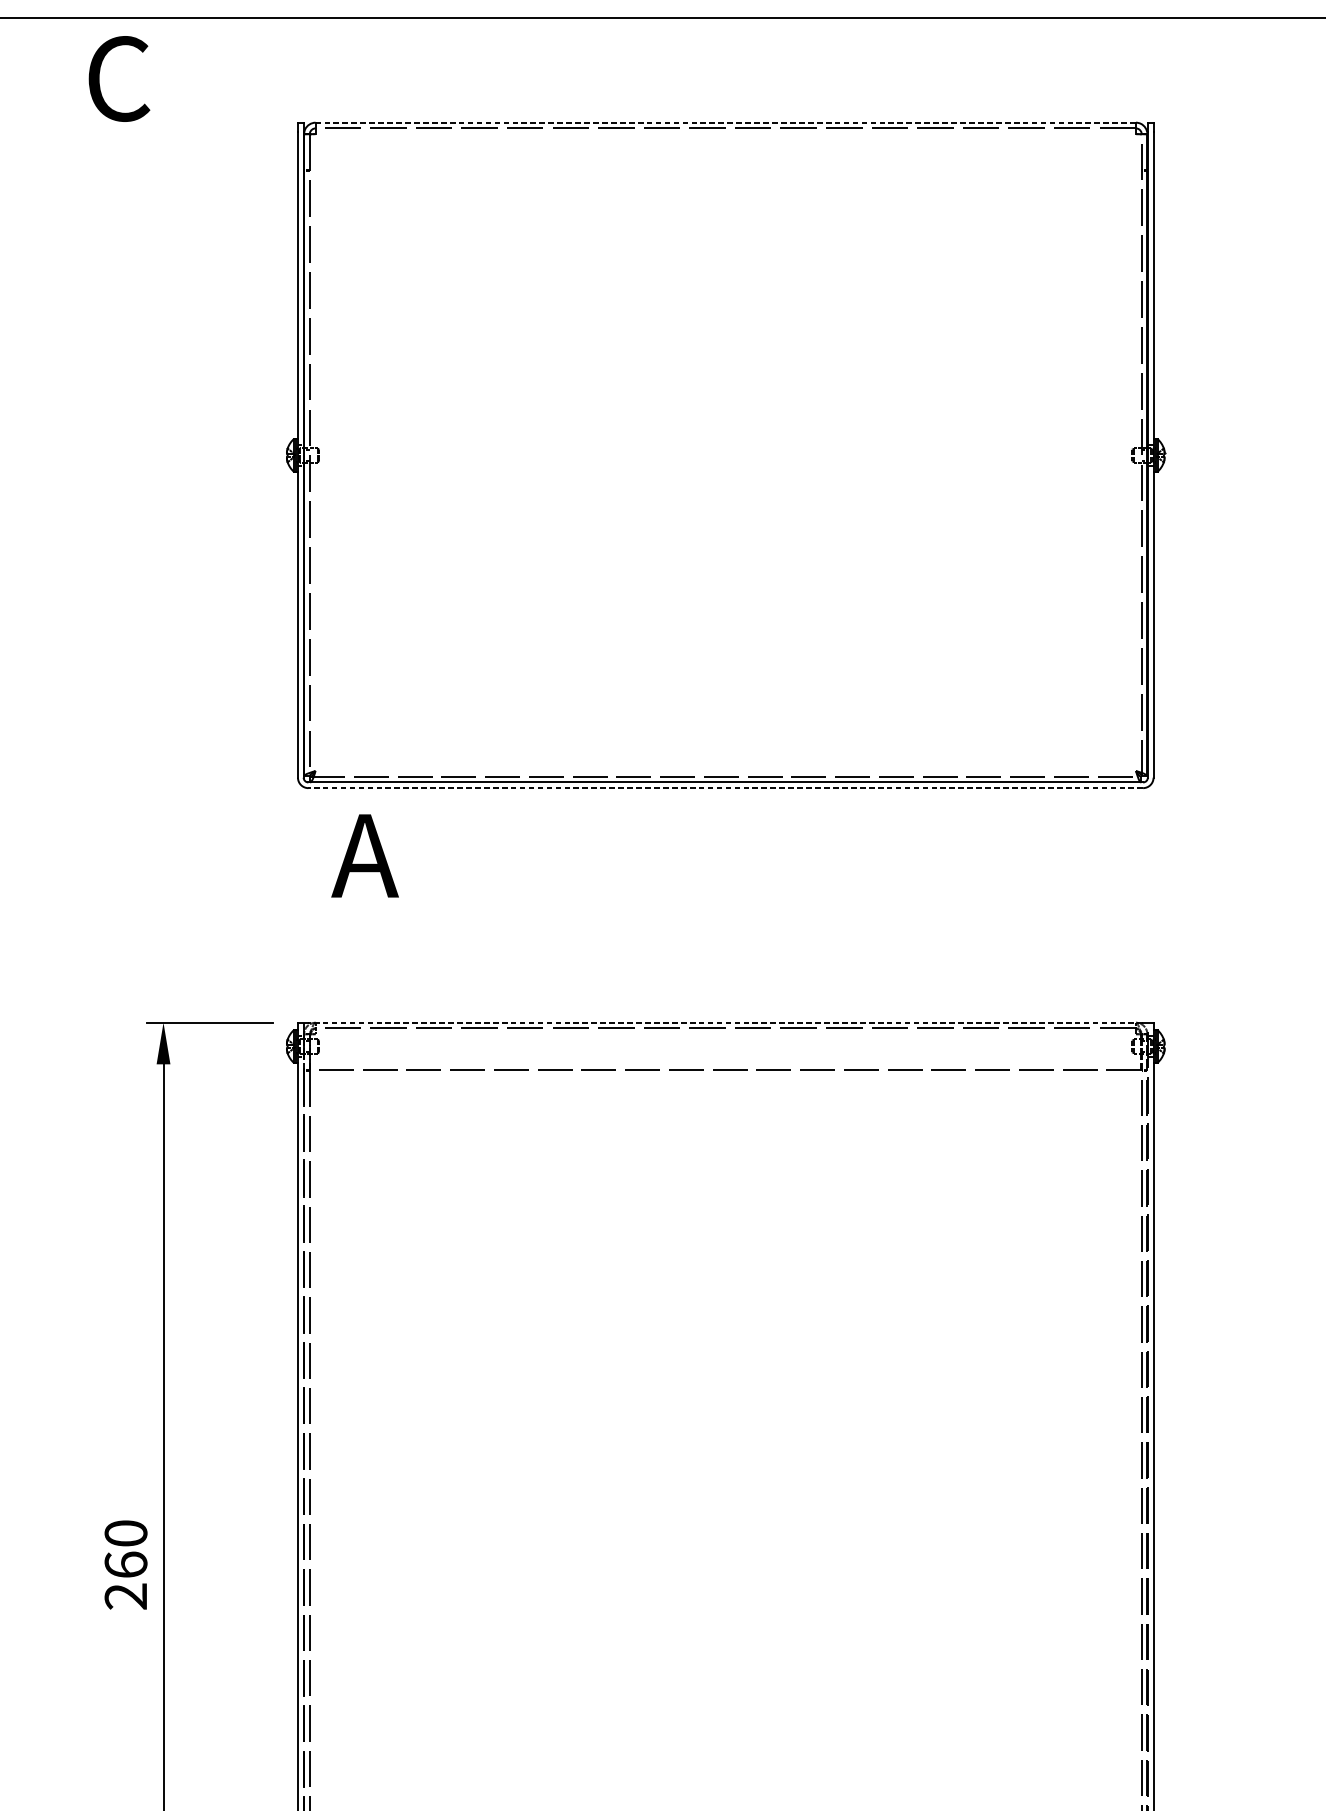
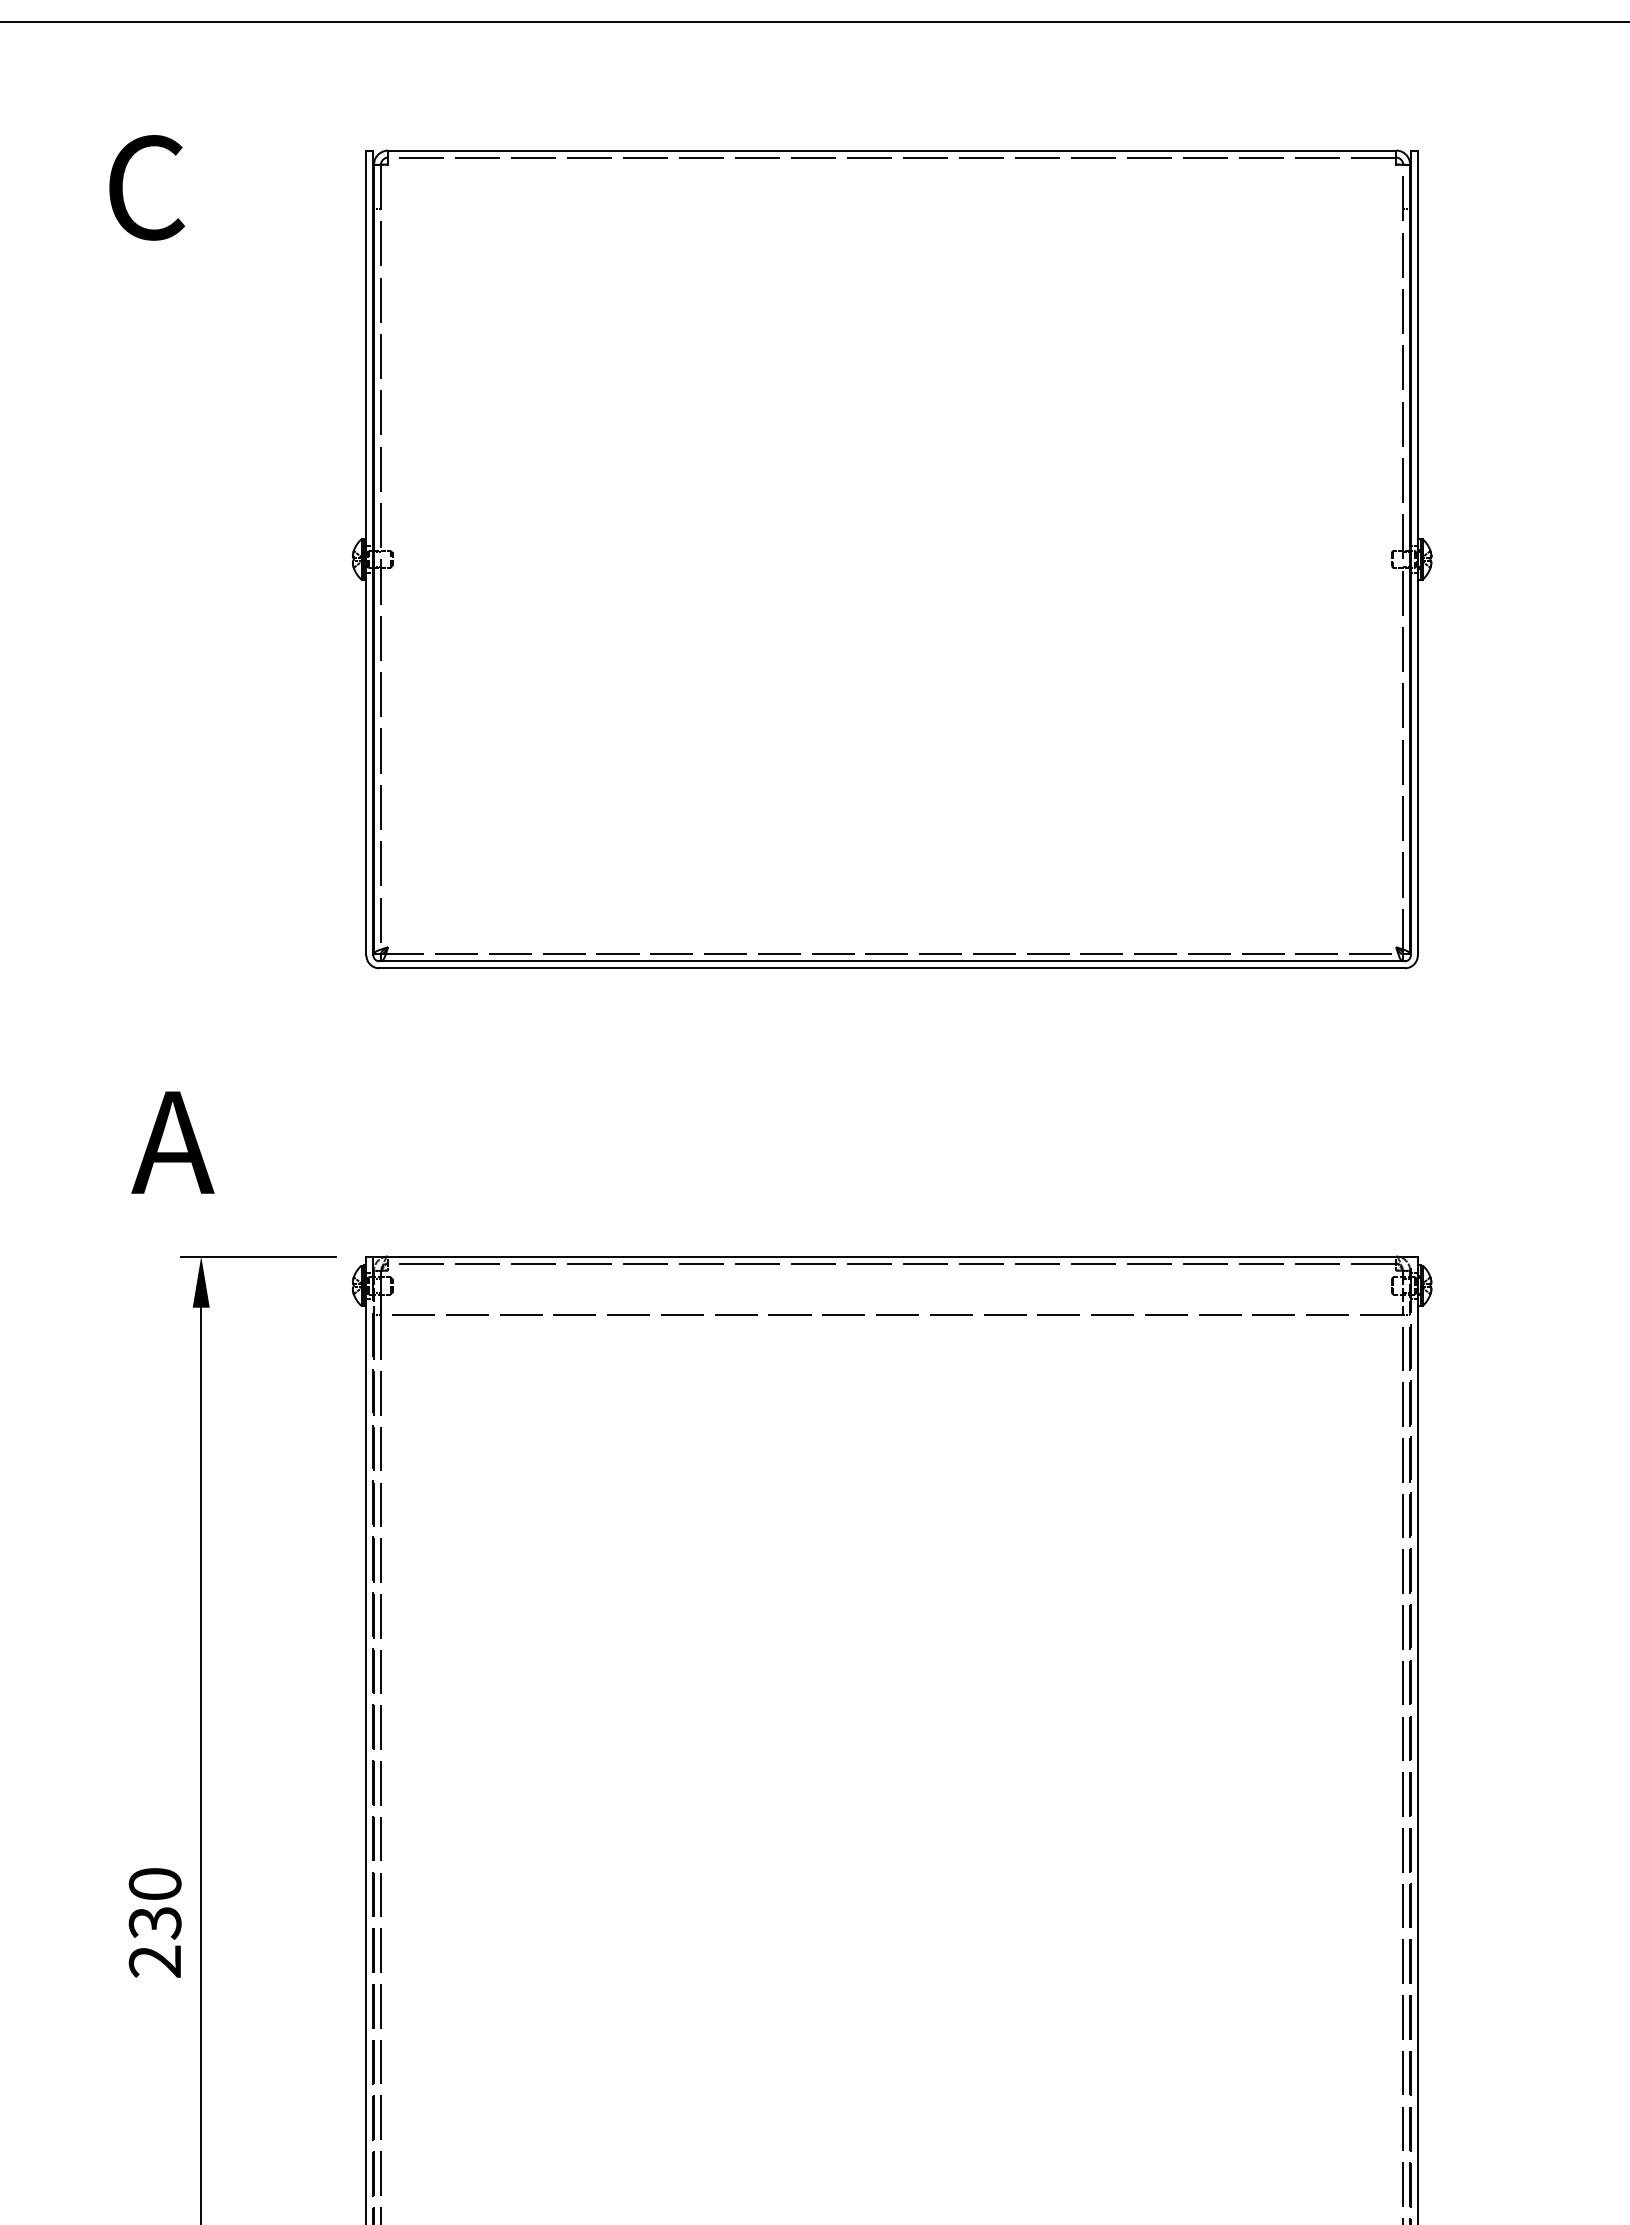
text: (118, 78) -> (146, 187), moved
line: (726, 122) -> (892, 150), dashed -> solid
line: (726, 788) -> (892, 968), dashed -> solid
text: (364, 855) -> (172, 1142), moved
line: (726, 1022) -> (892, 1256), dashed -> solid
text: (125, 1564) -> (154, 1922), 260 -> 230

